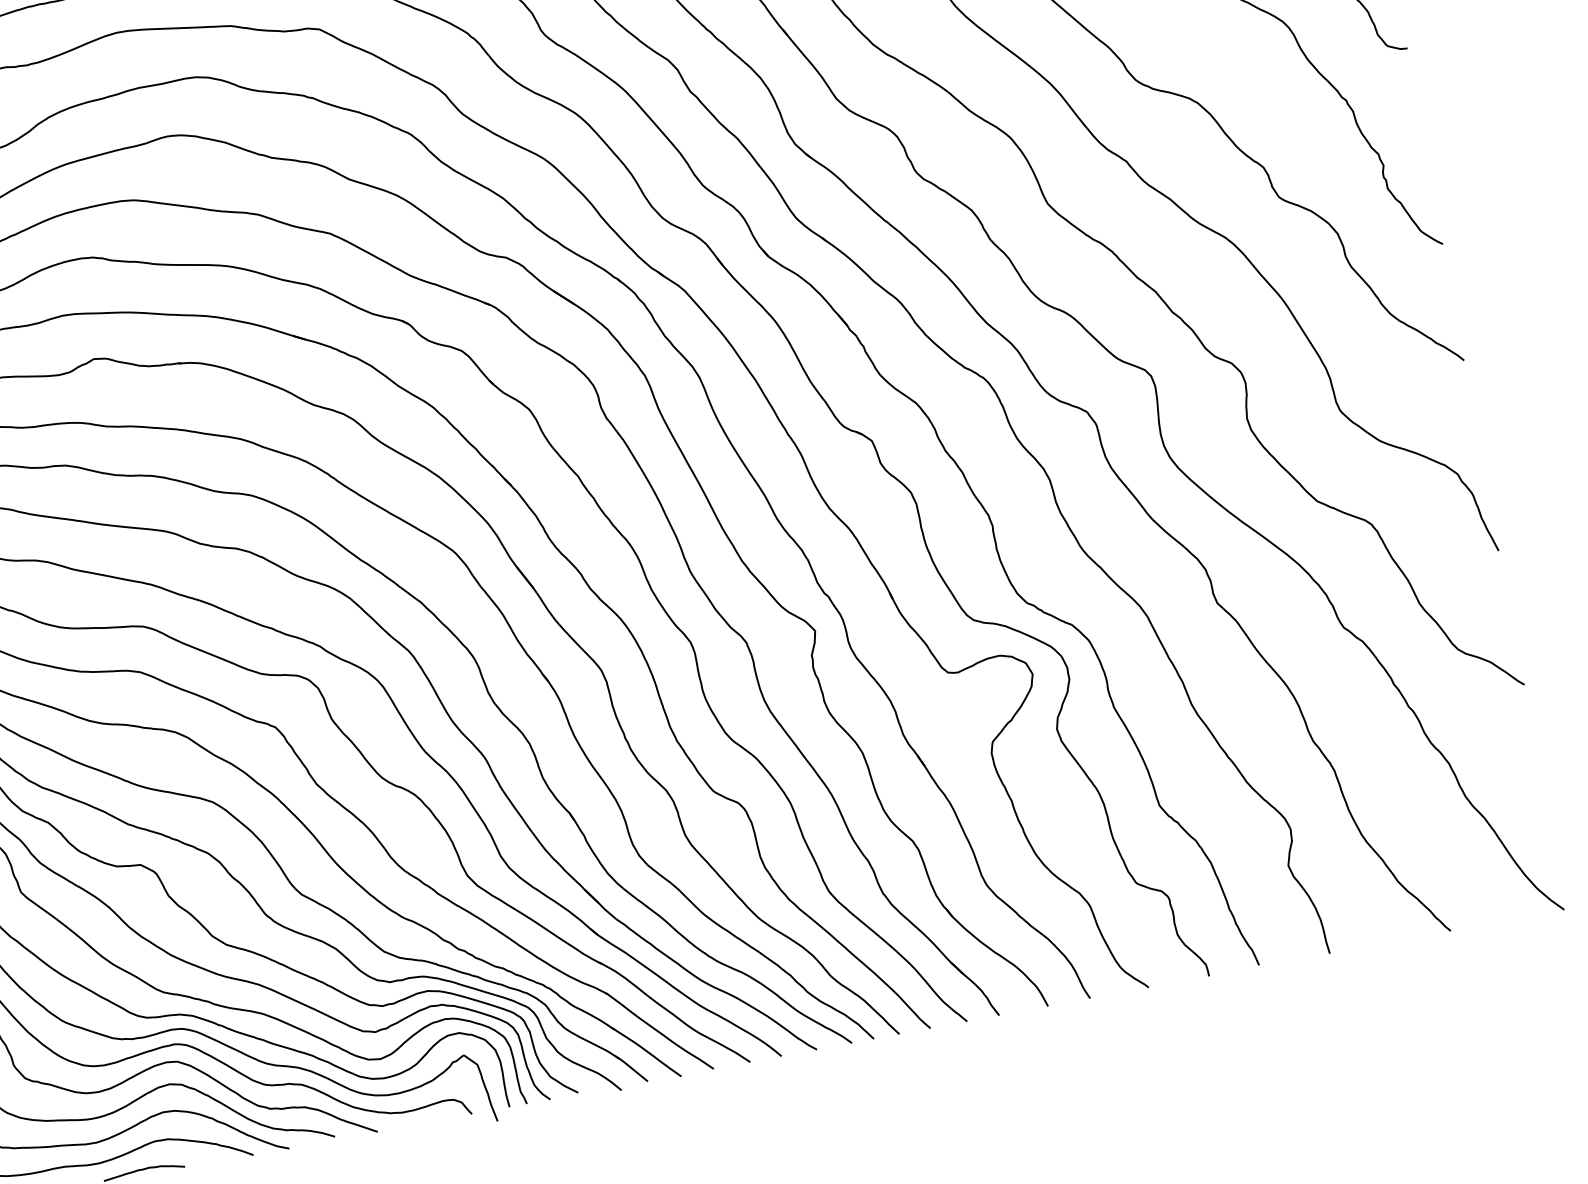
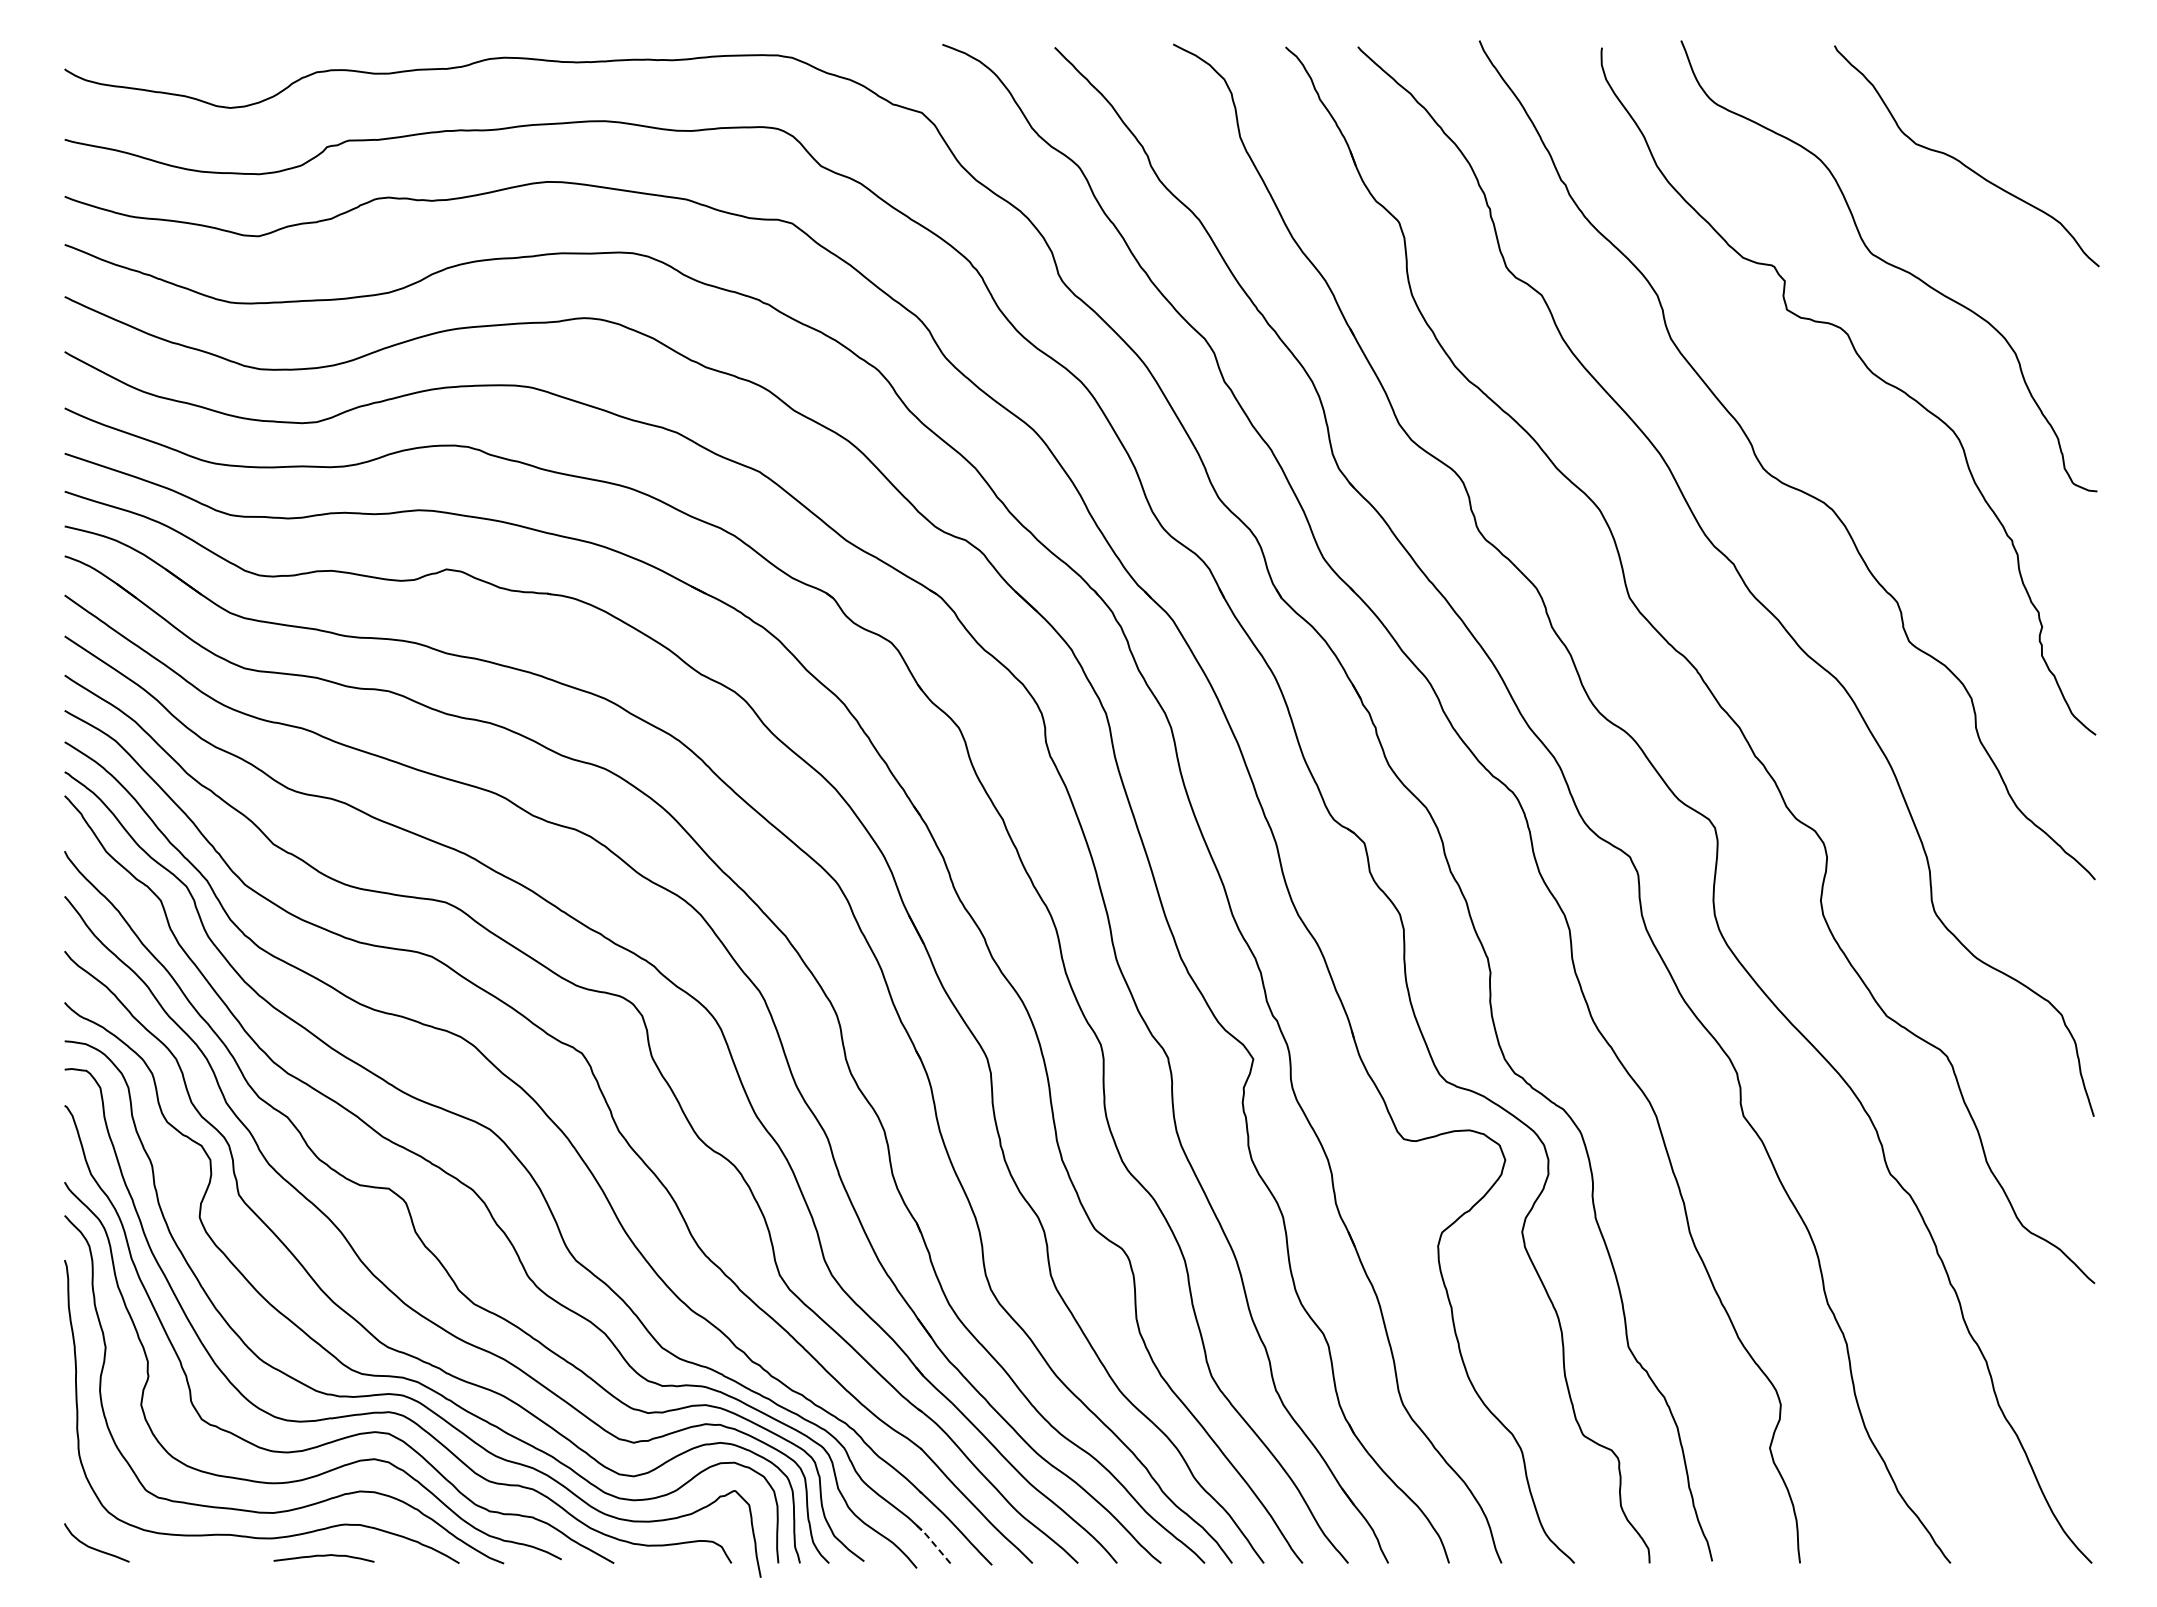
line: (631, 1067) -> (933, 1542), solid -> dashed

